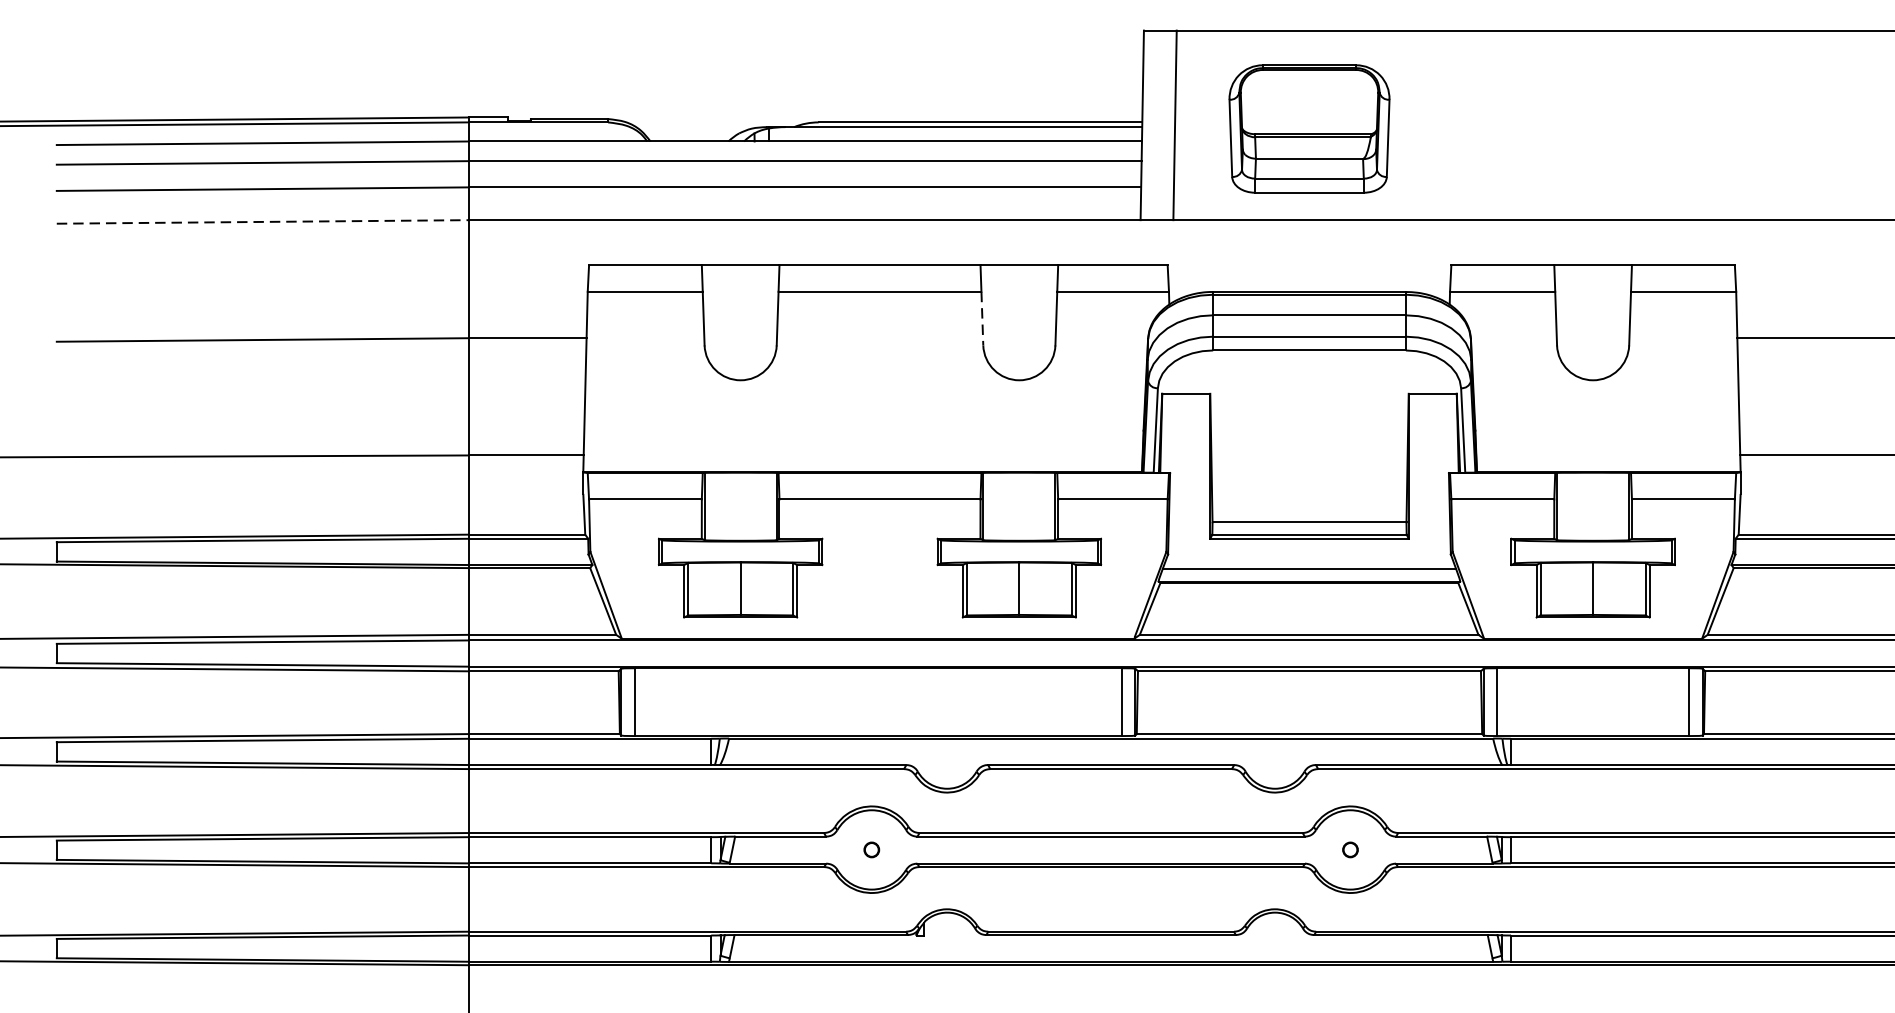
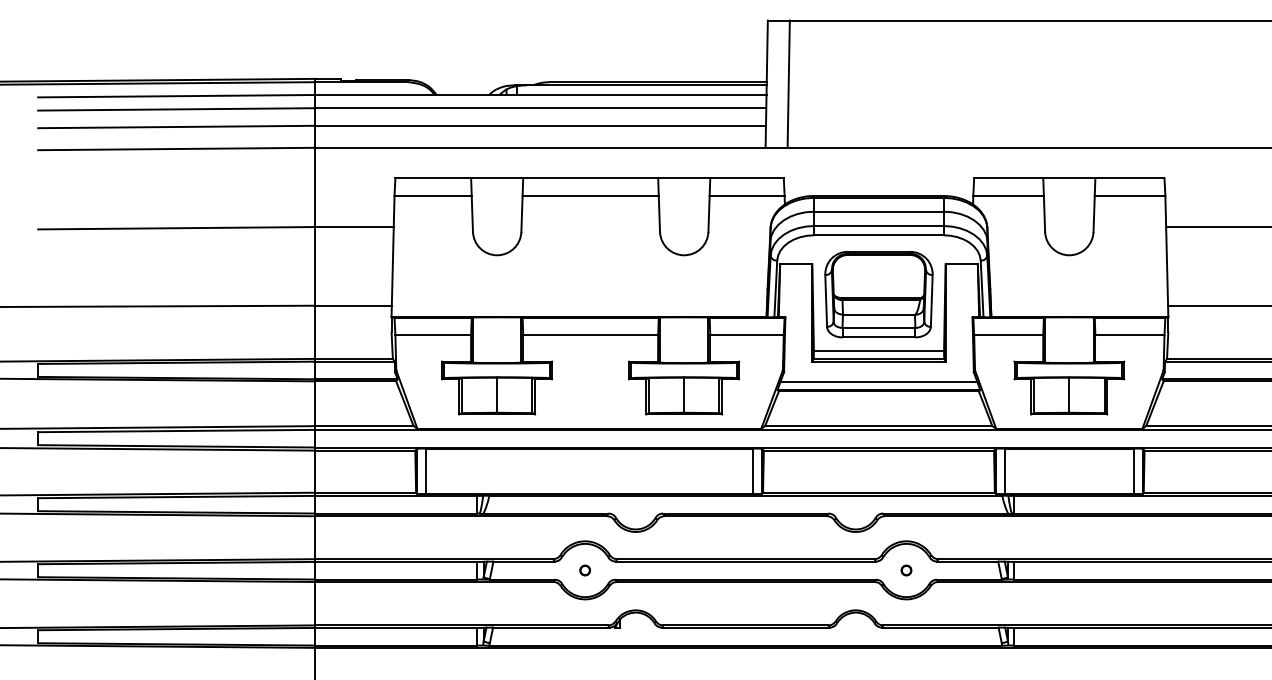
part: (1308, 128) -> (878, 294), moved
line: (262, 222) -> (176, 149), dashed -> solid
line: (982, 319) -> (659, 214), dashed -> solid

